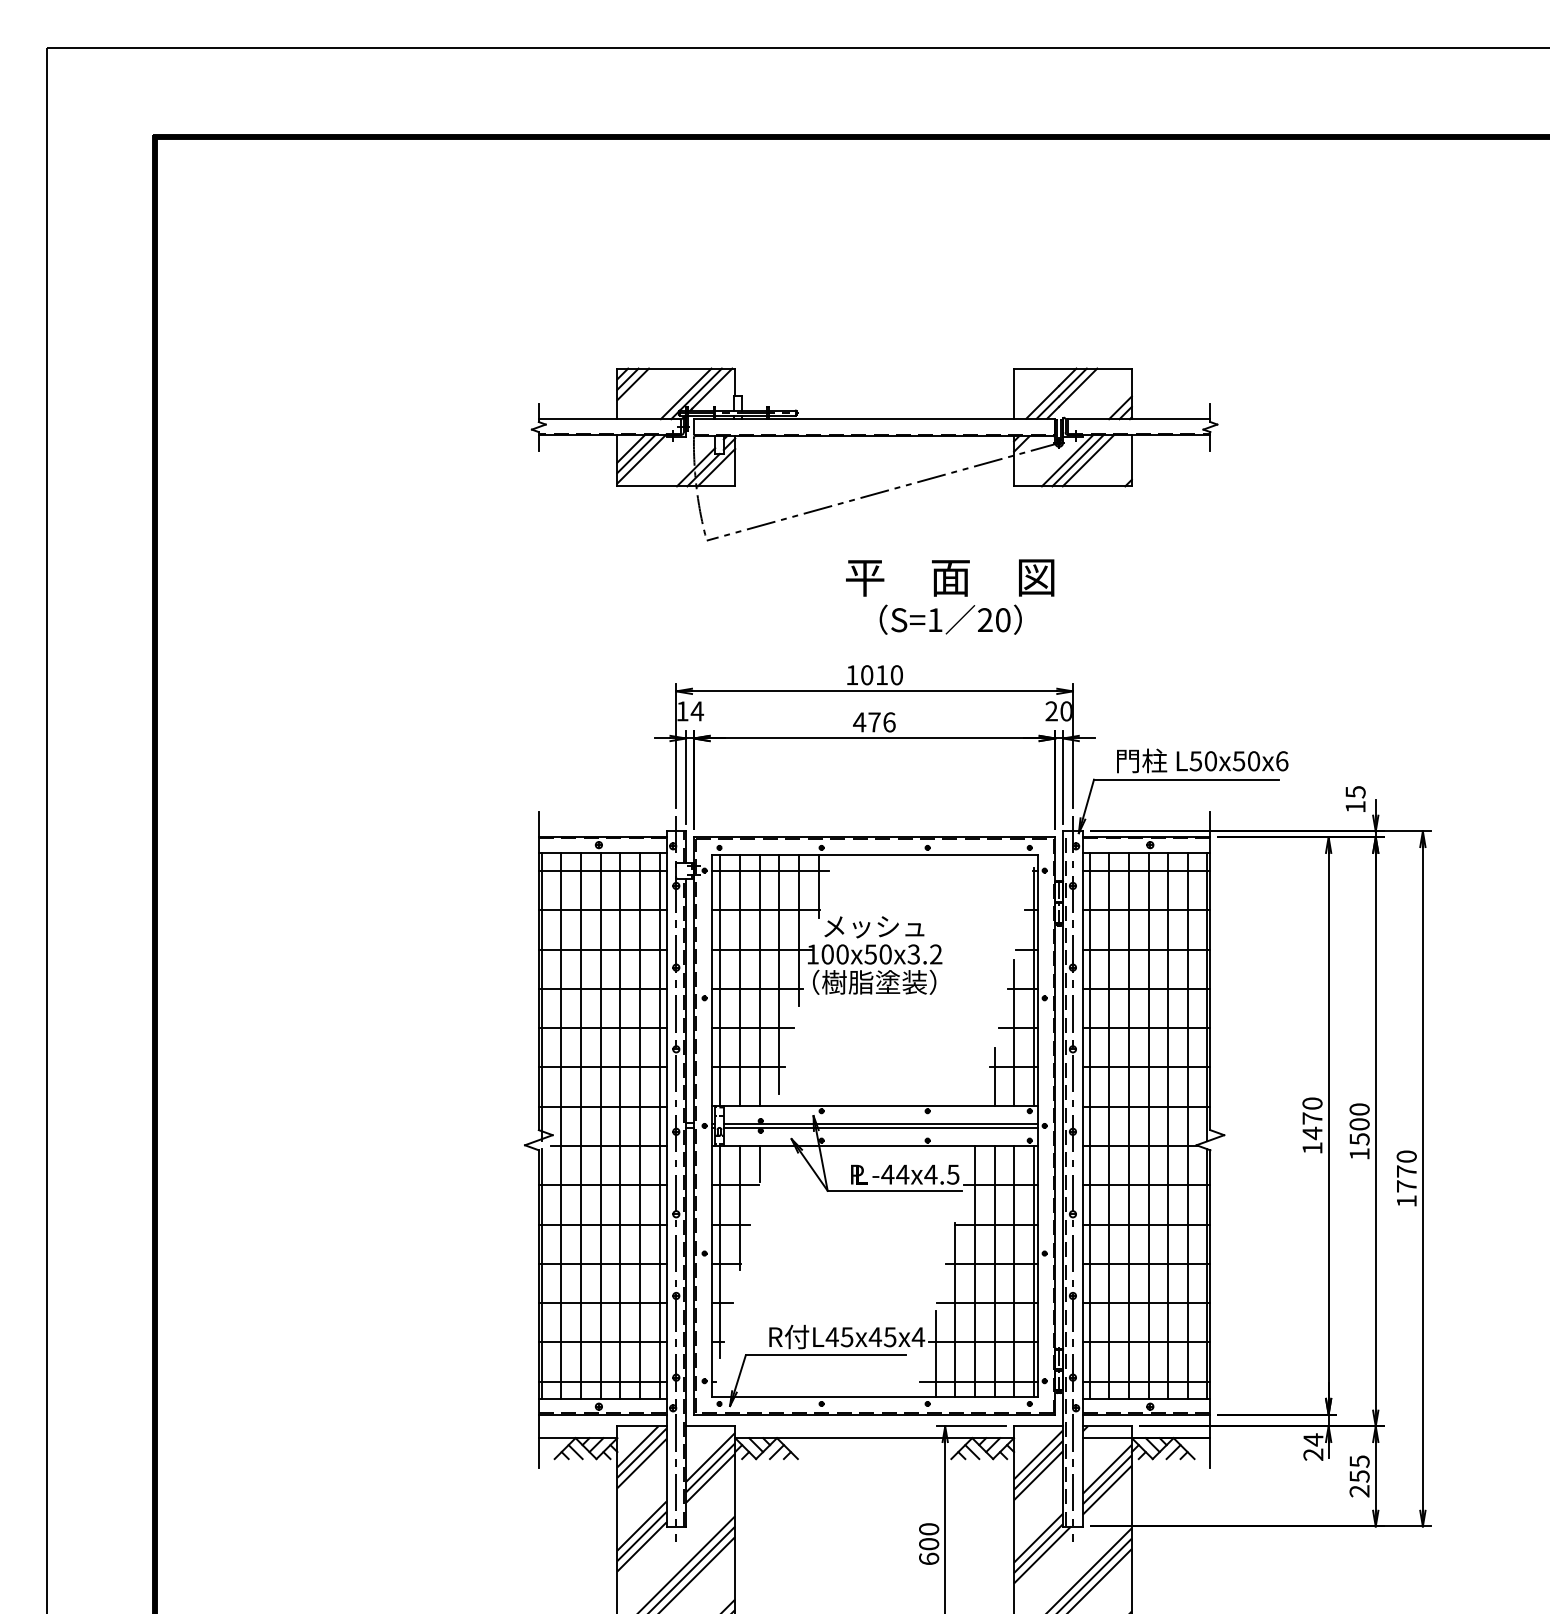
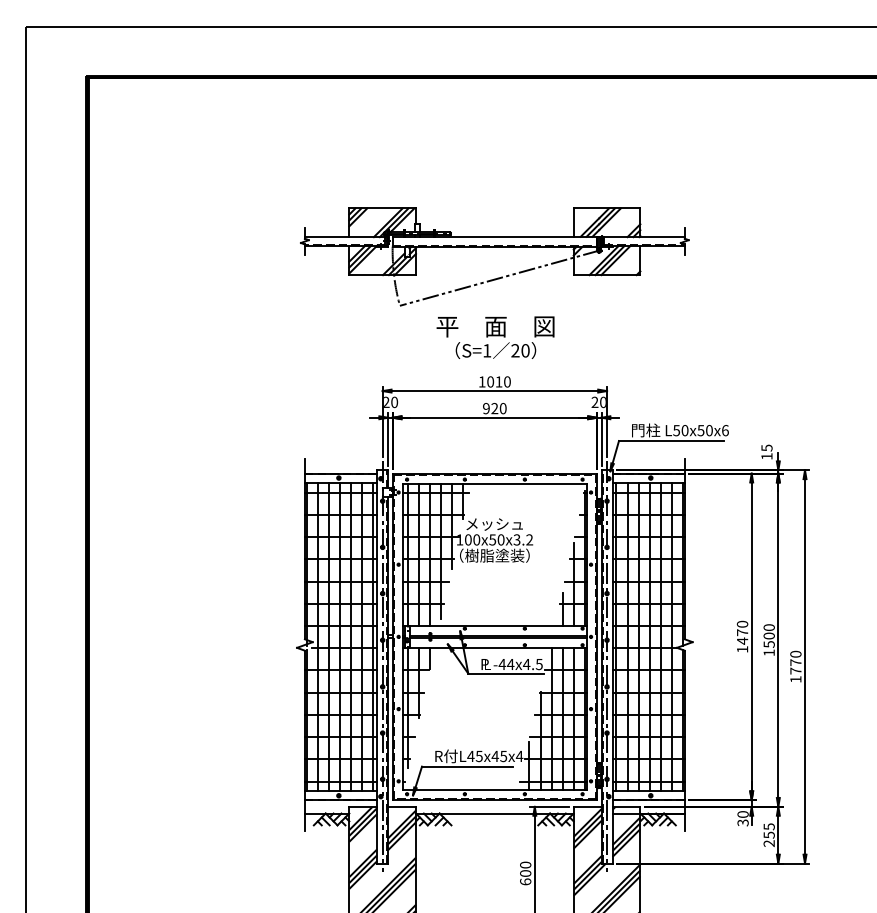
text: (950, 596) -> (495, 337), moved
text: (691, 711) -> (391, 402), 14 -> 20
text: (873, 722) -> (494, 408), 476 -> 920
text: (1312, 1446) -> (742, 818), 24 -> 30

